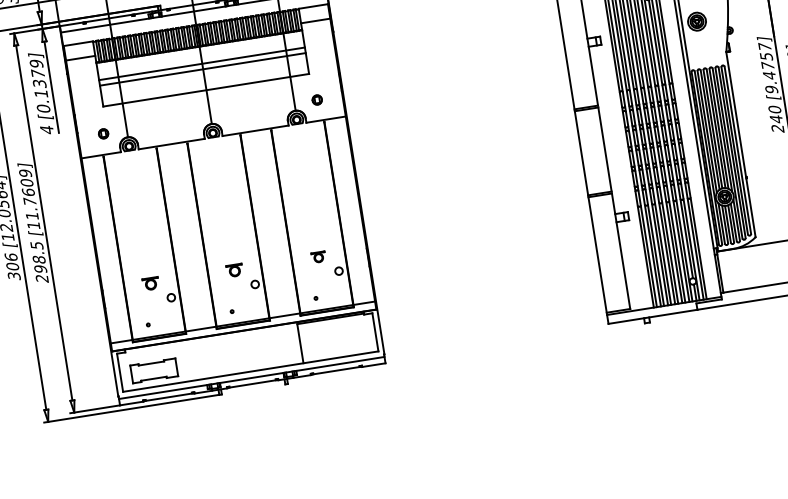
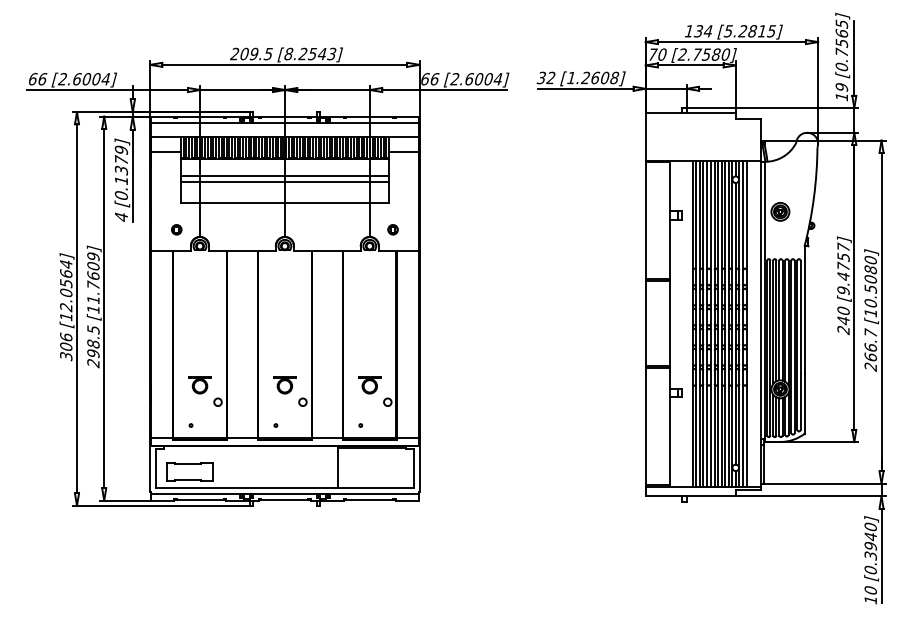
part: (318, 257) -> (369, 385), size x1.67
part: (234, 270) -> (284, 385), size x1.43
part: (150, 284) -> (199, 385), size x1.43

